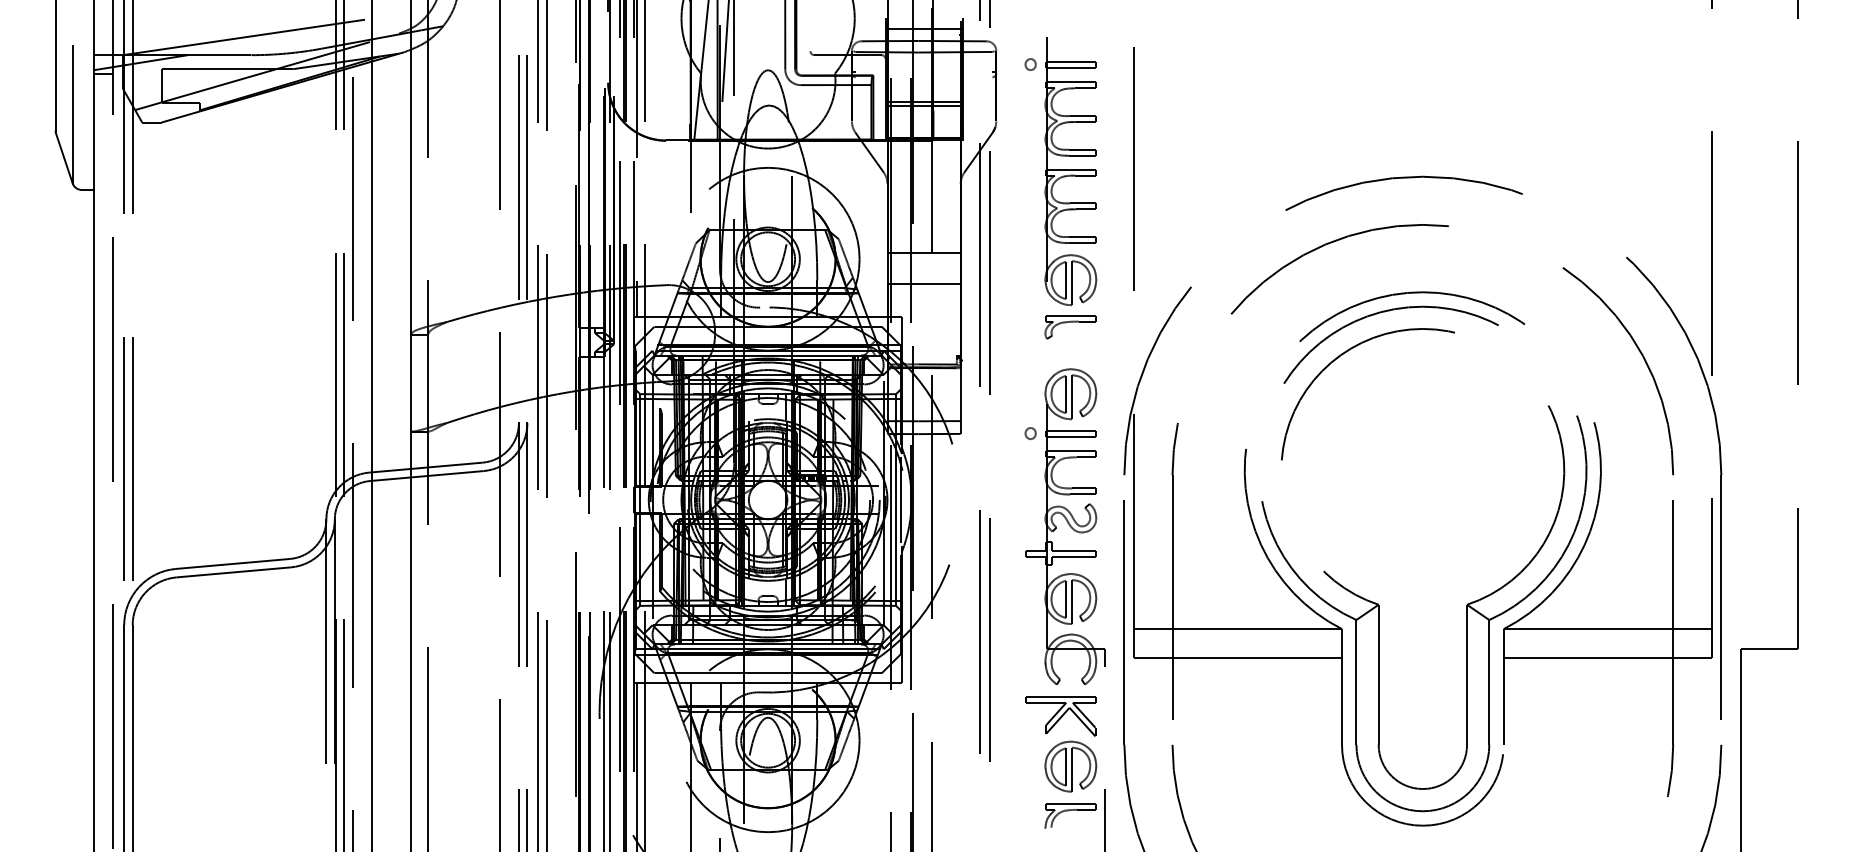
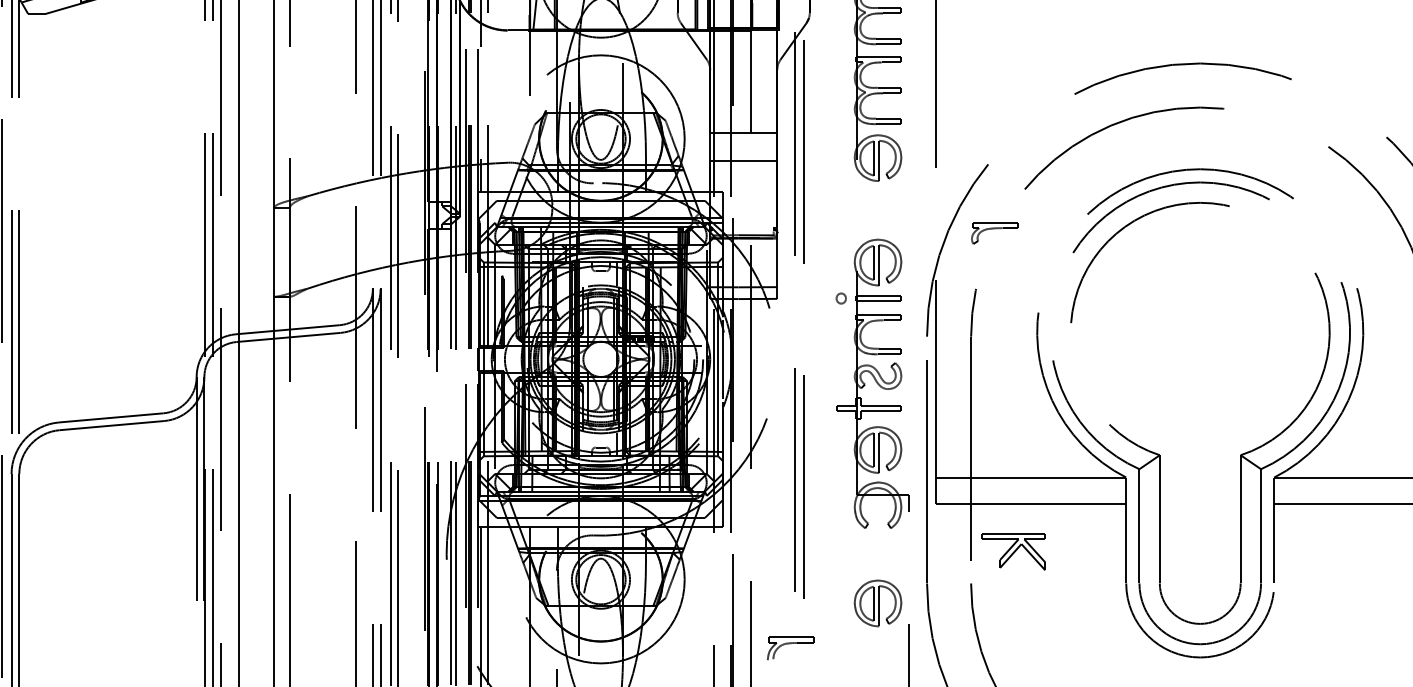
part: (1070, 327) -> (994, 233), moved
part: (1060, 716) -> (1013, 552), moved
part: (1070, 815) -> (790, 648), moved

